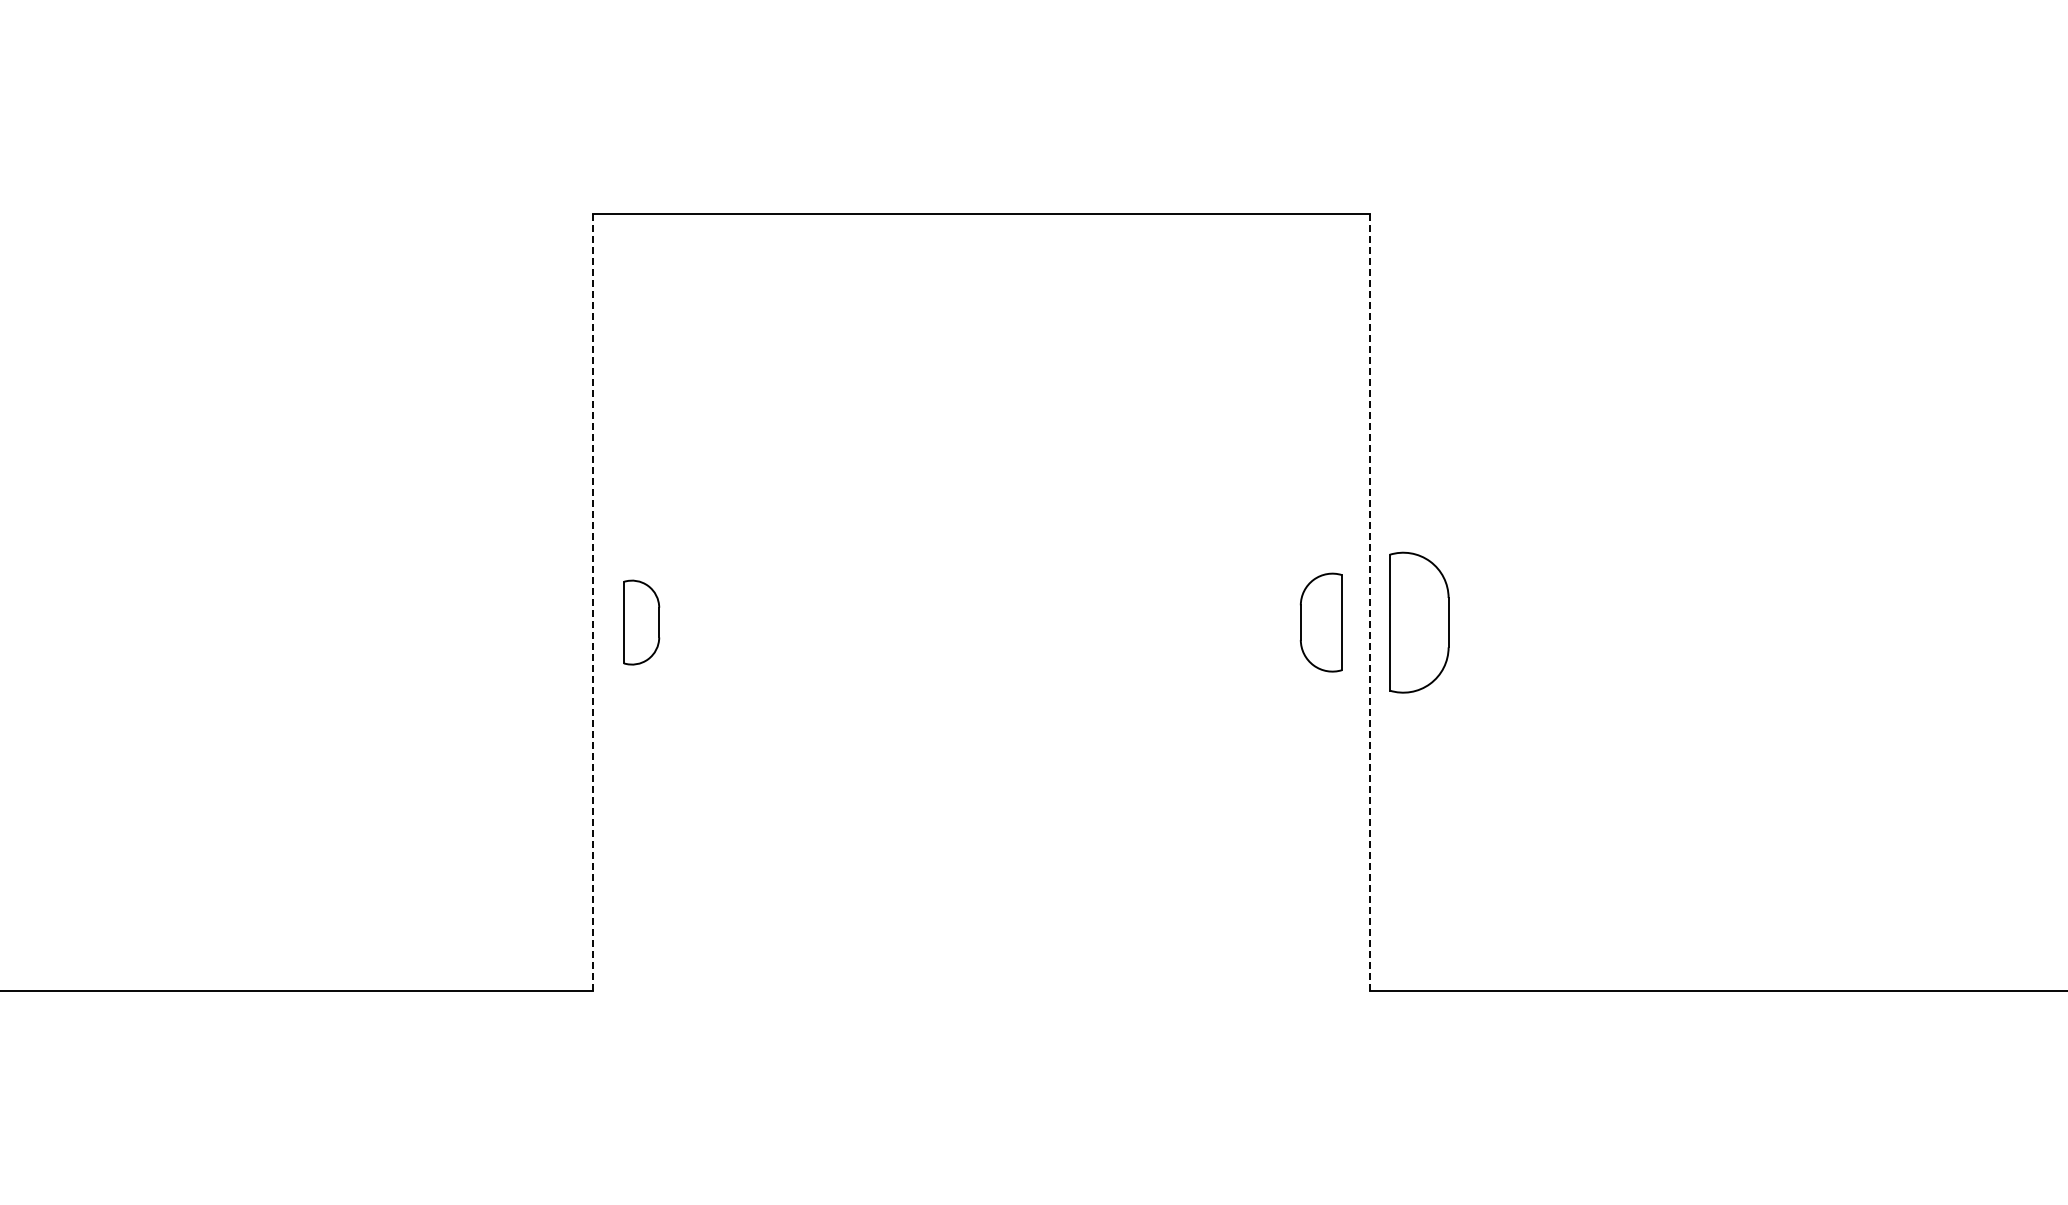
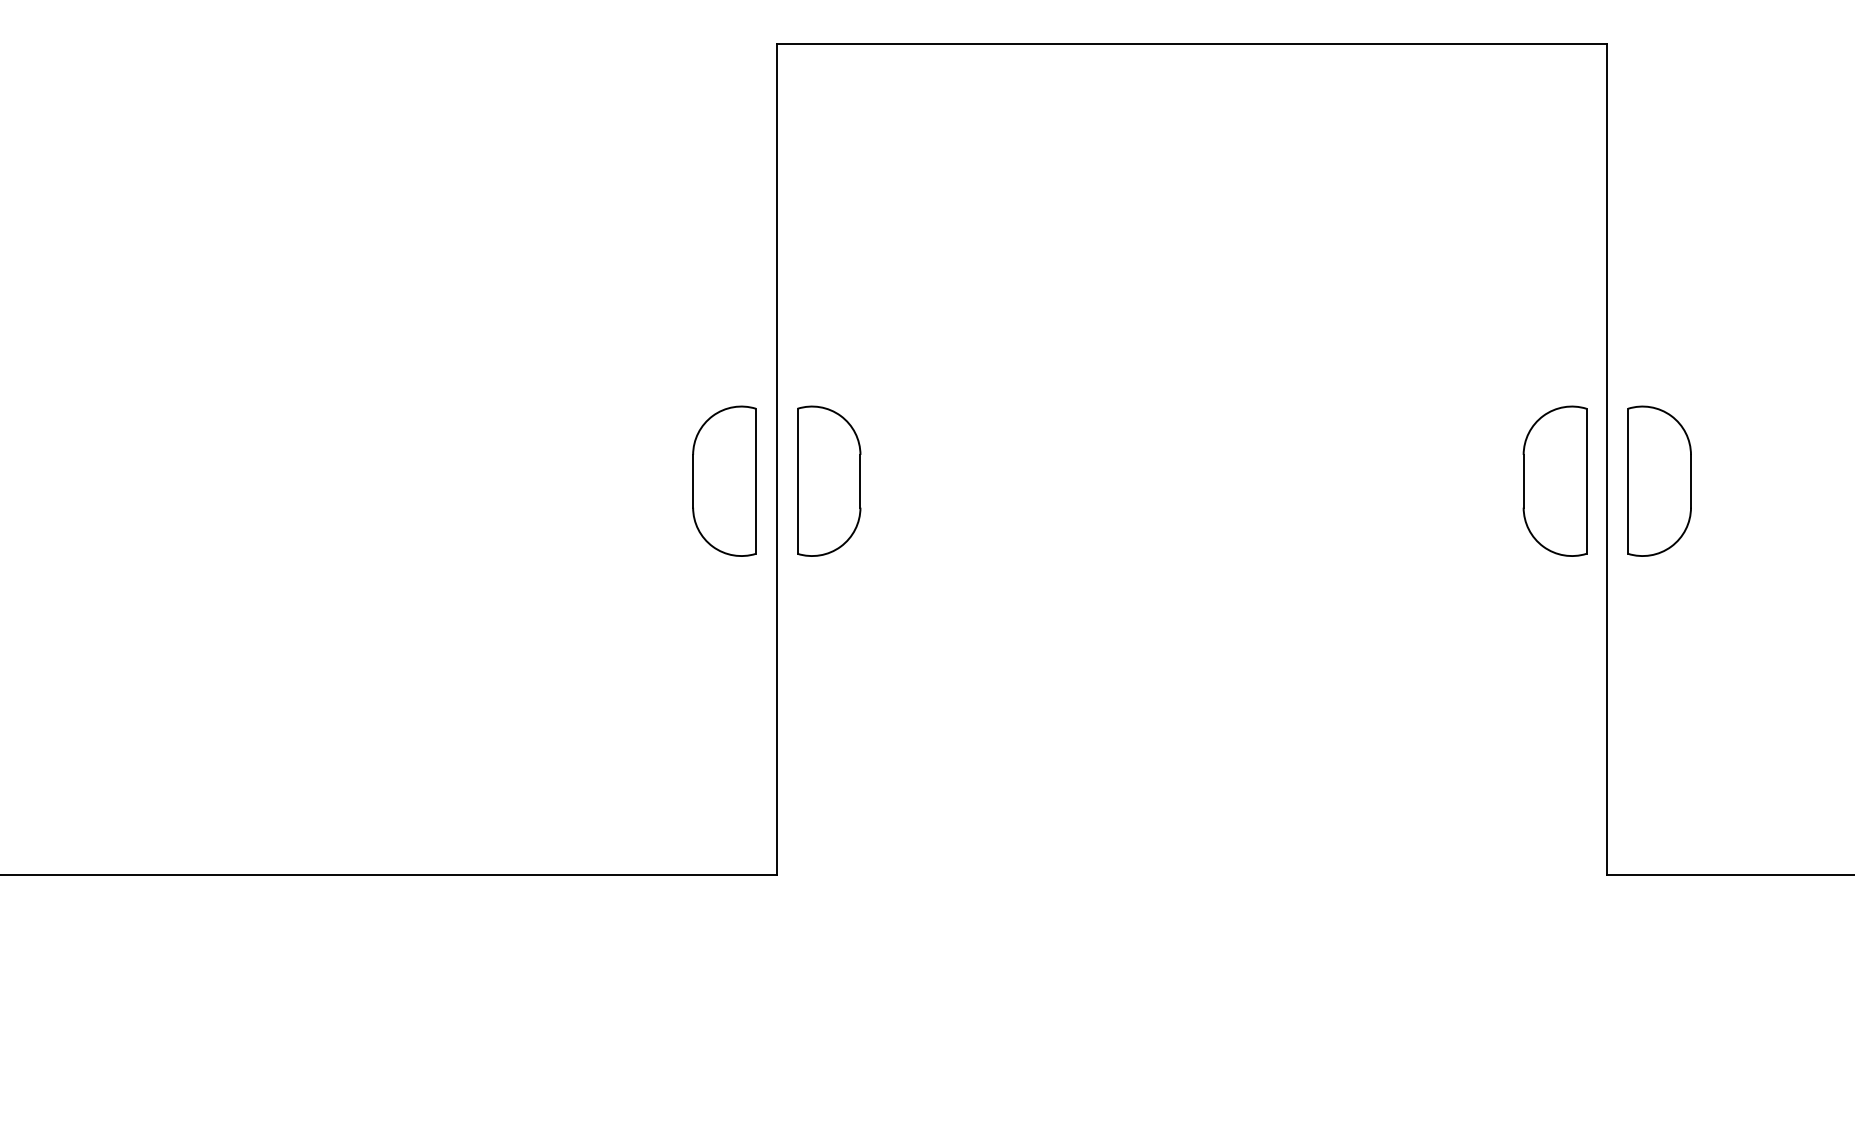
line: (592, 602) -> (776, 459), dashed -> solid
line: (1370, 602) -> (1607, 459), dashed -> solid
part: (543, 622) -> (724, 481), added
part: (641, 622) -> (828, 481), size x1.67
part: (1321, 622) -> (1555, 481), size x1.43

